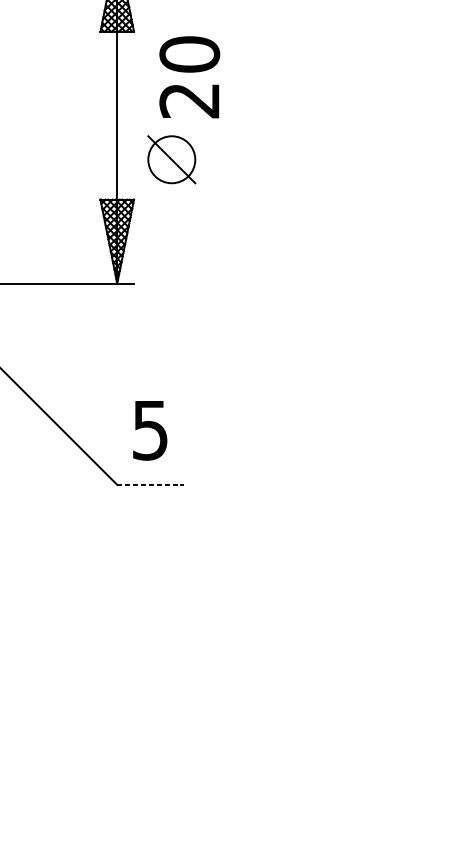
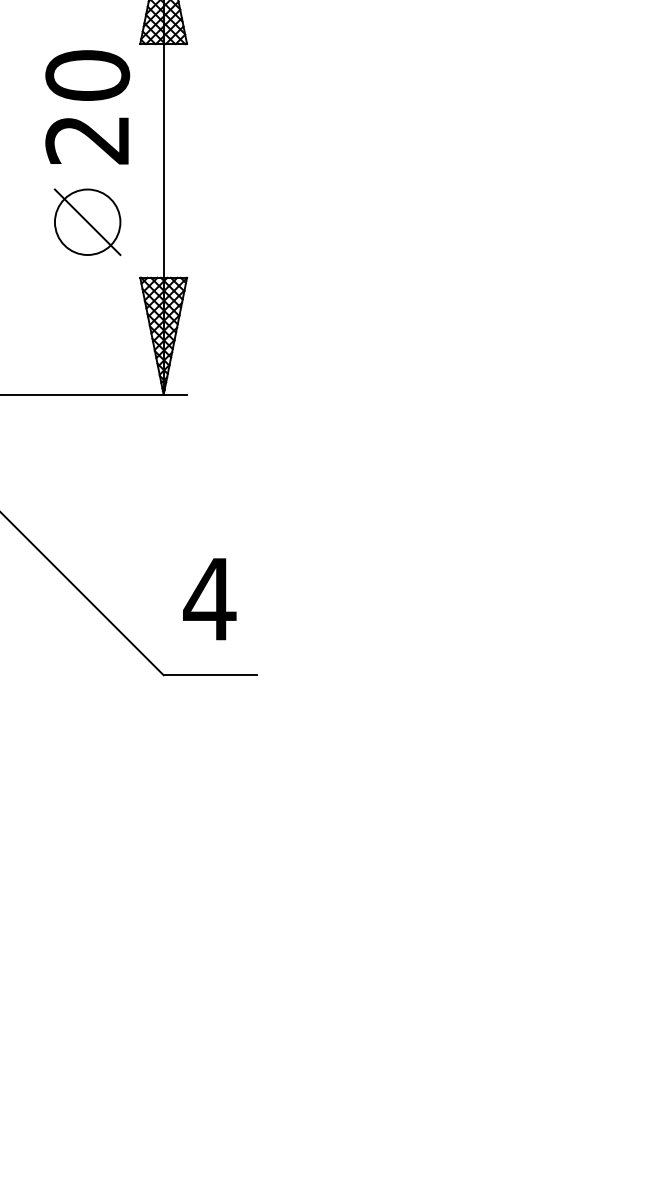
text: (189, 77) -> (87, 107), moved
part: (171, 159) -> (87, 222), moved
text: (150, 430) -> (209, 599), 5 -> 4
line: (150, 485) -> (210, 675), dashed -> solid

